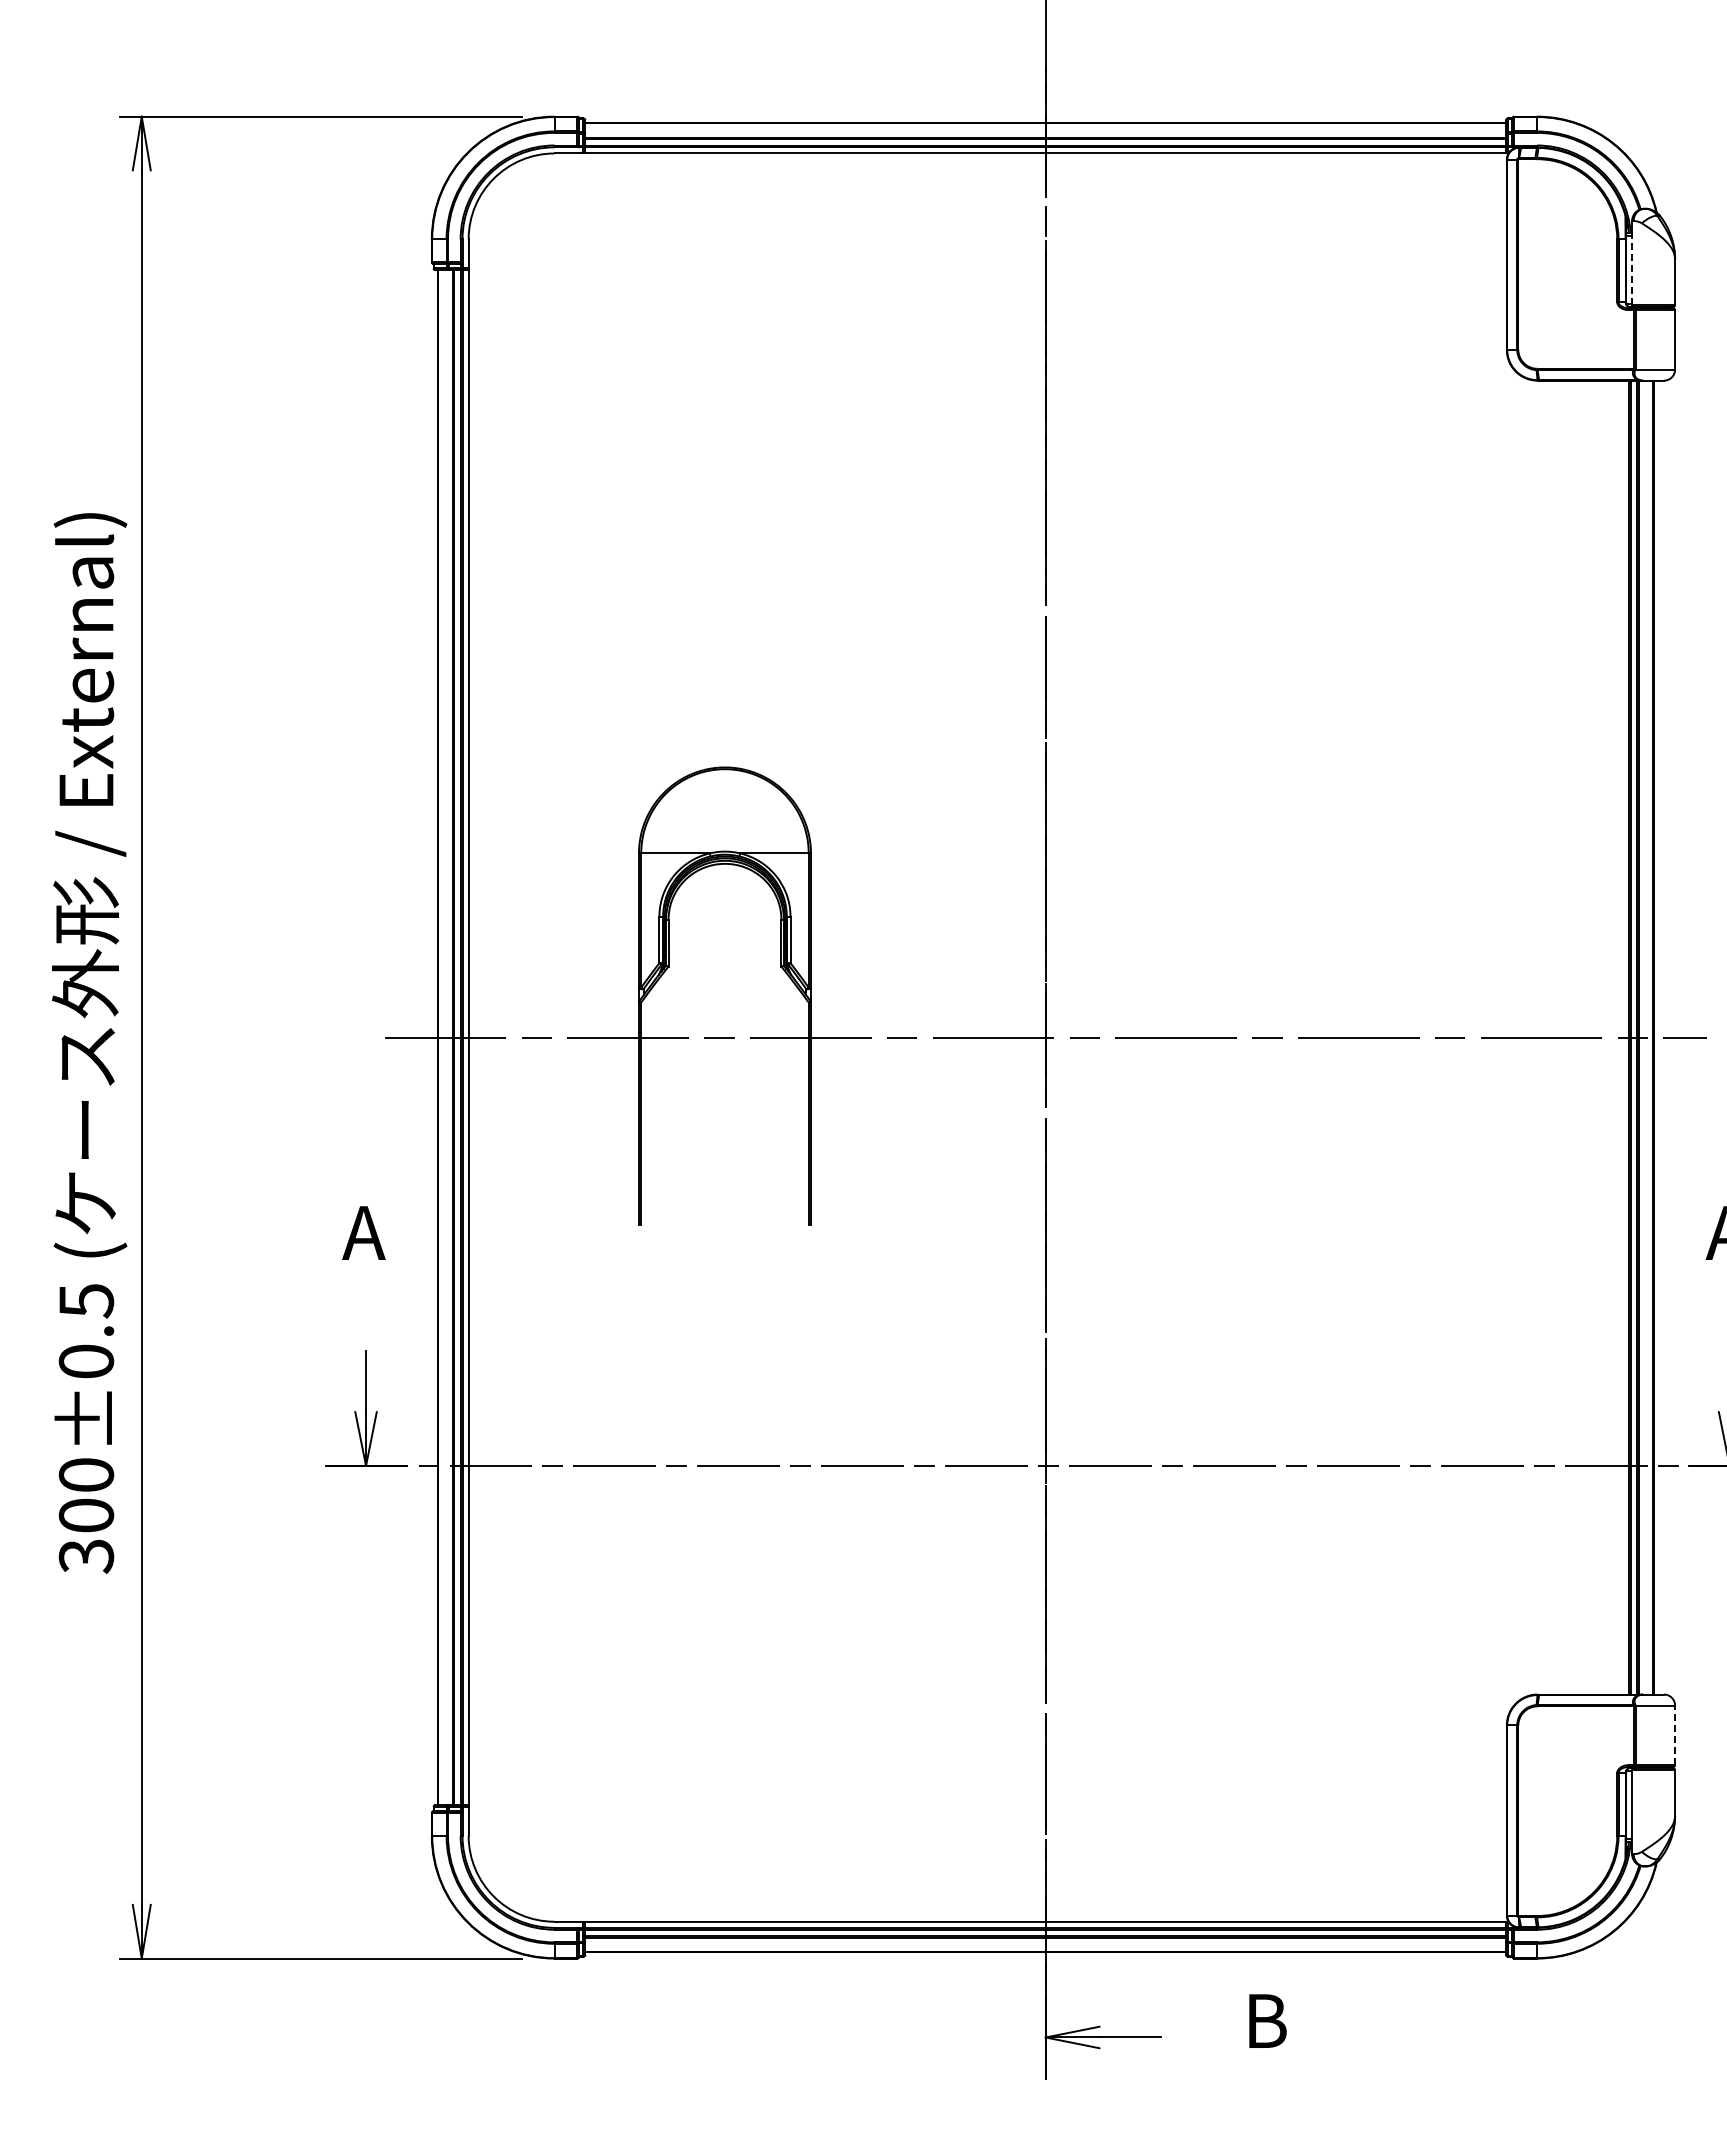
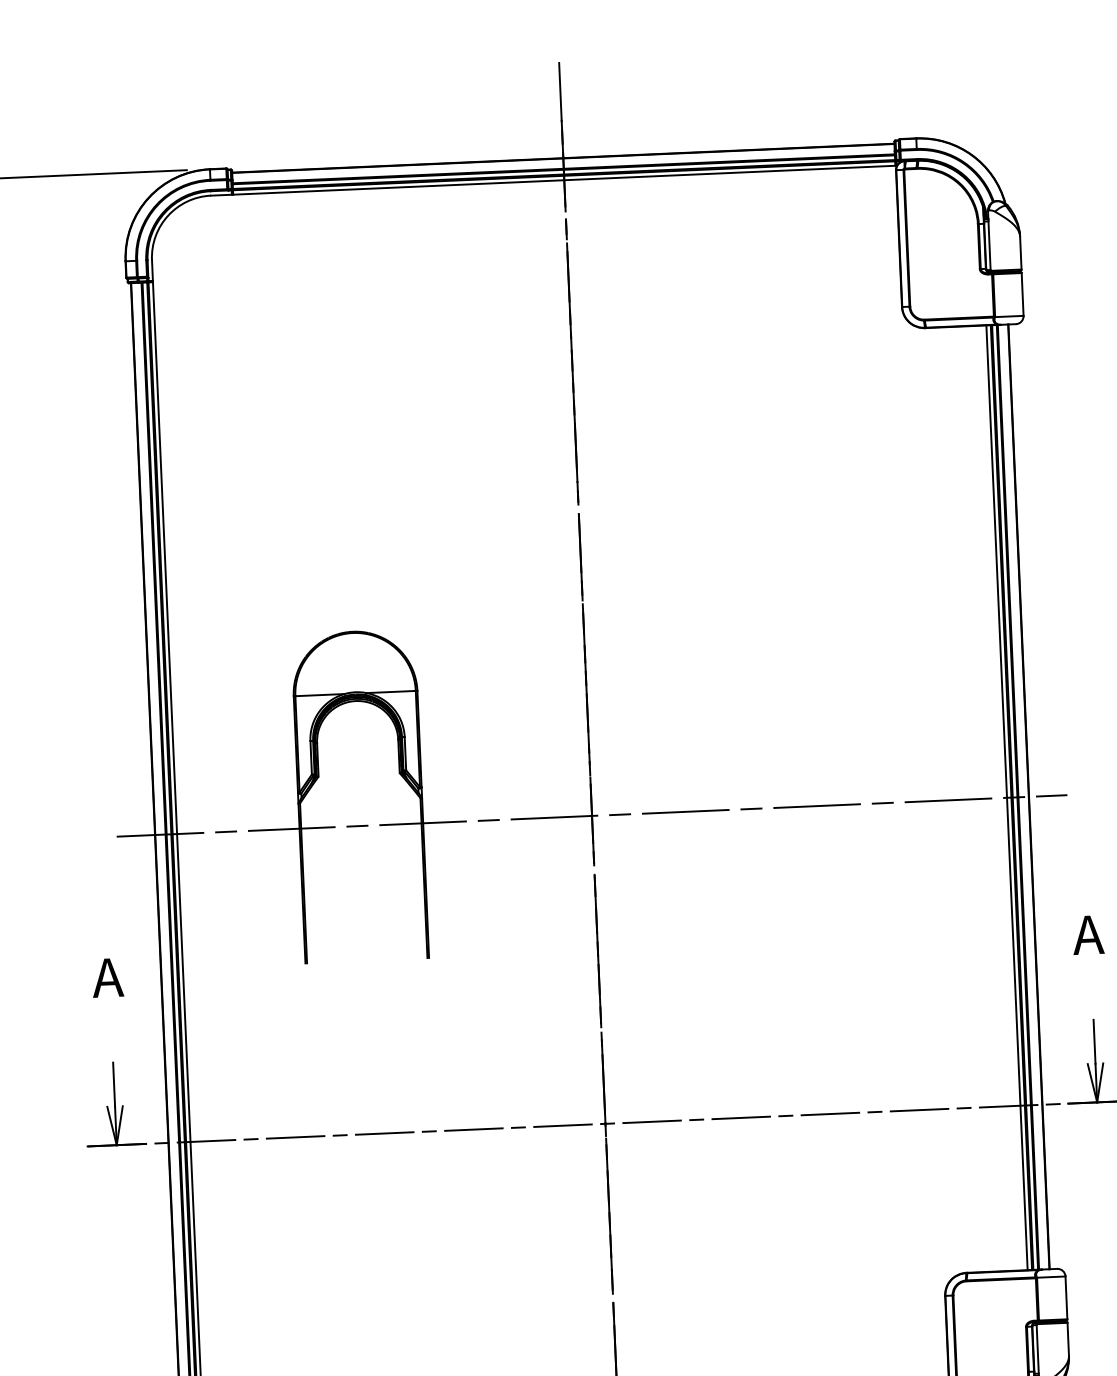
line: (1632, 269) -> (989, 245), dashed -> solid
line: (1622, 1037) -> (1006, 797), added
line: (1675, 1735) -> (1066, 1297), dashed -> solid

